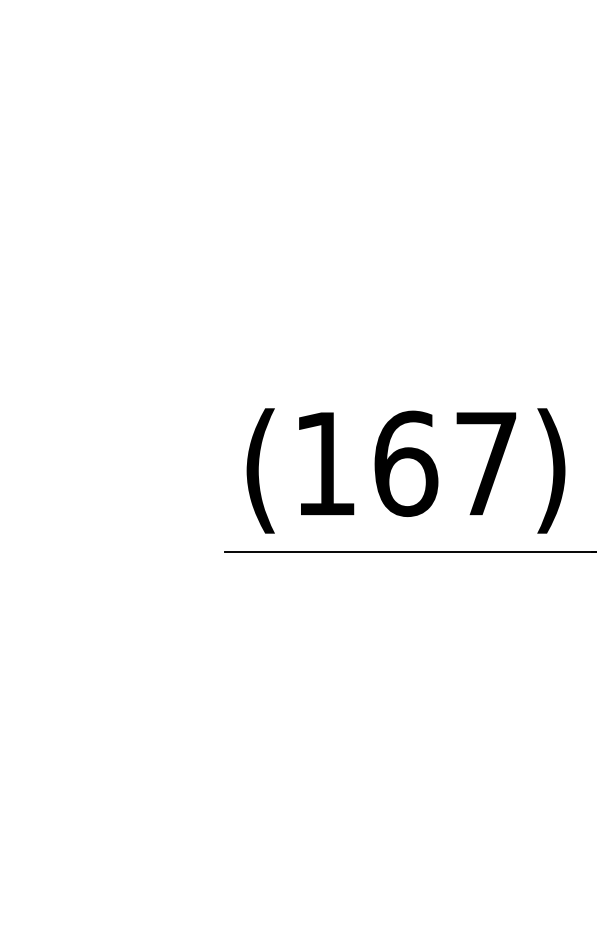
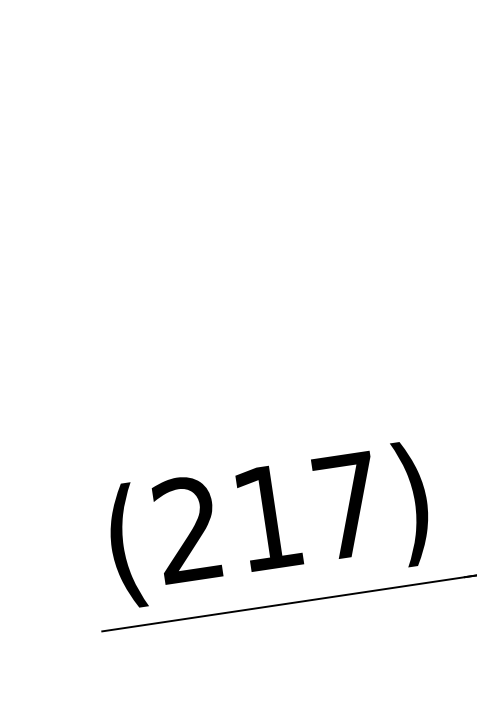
text: (366, 463) -> (229, 523), (167) -> (217)

